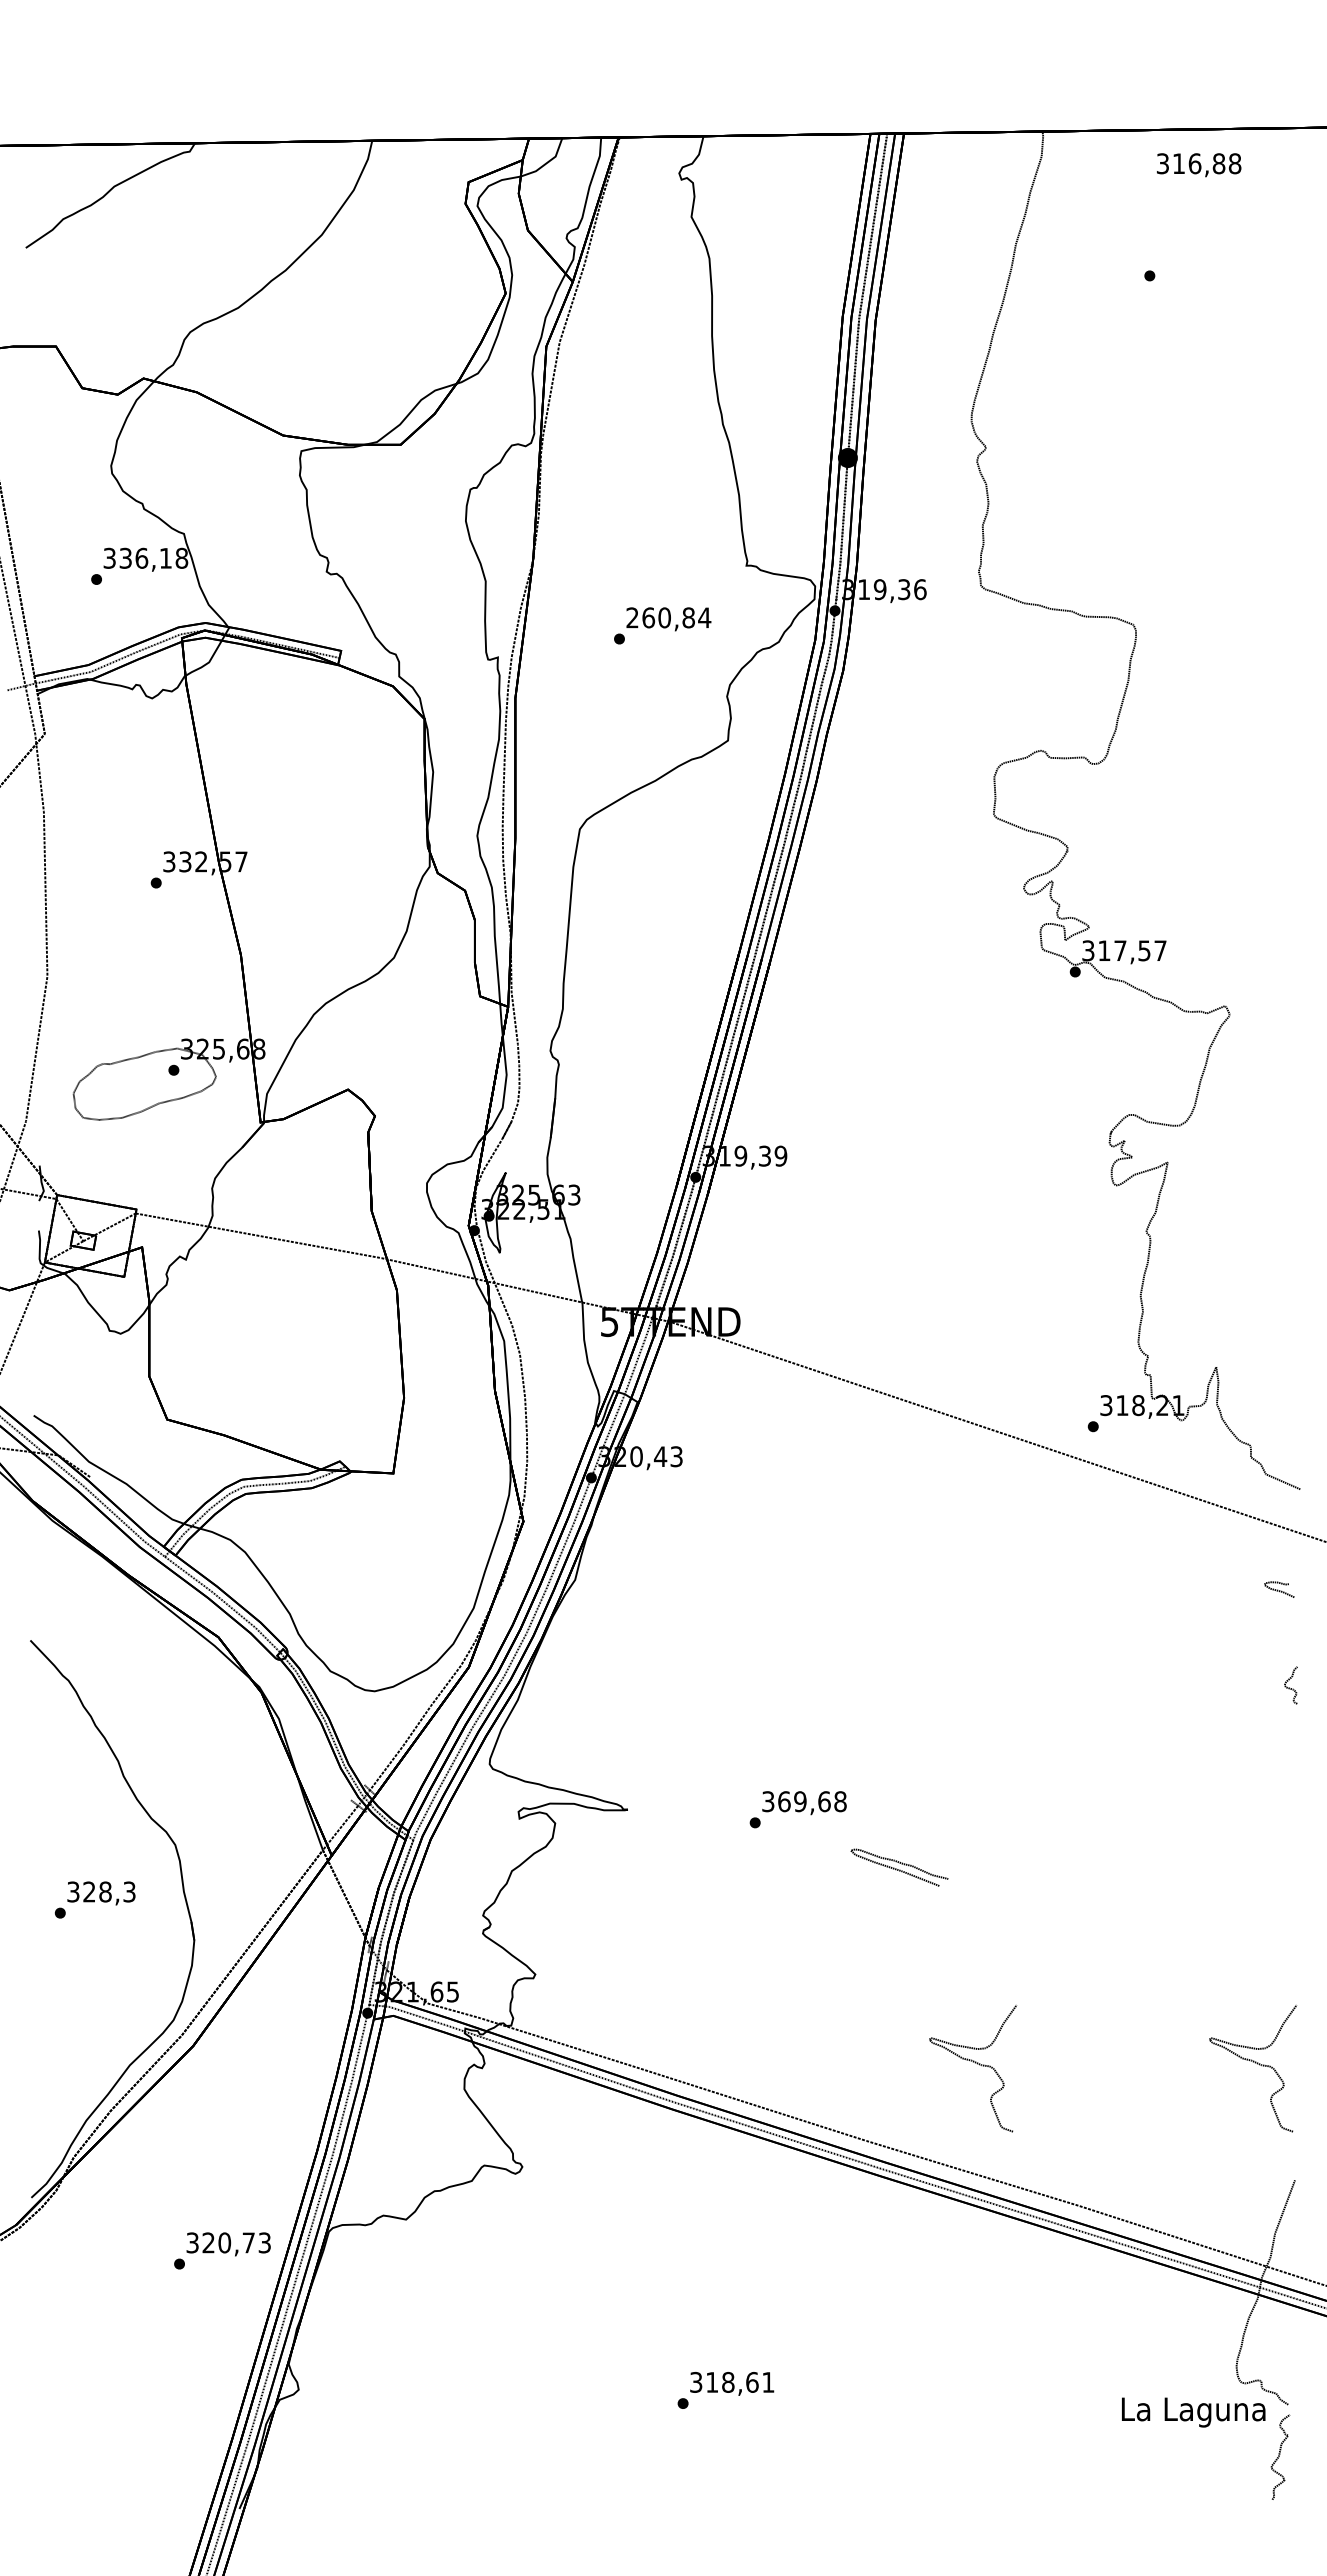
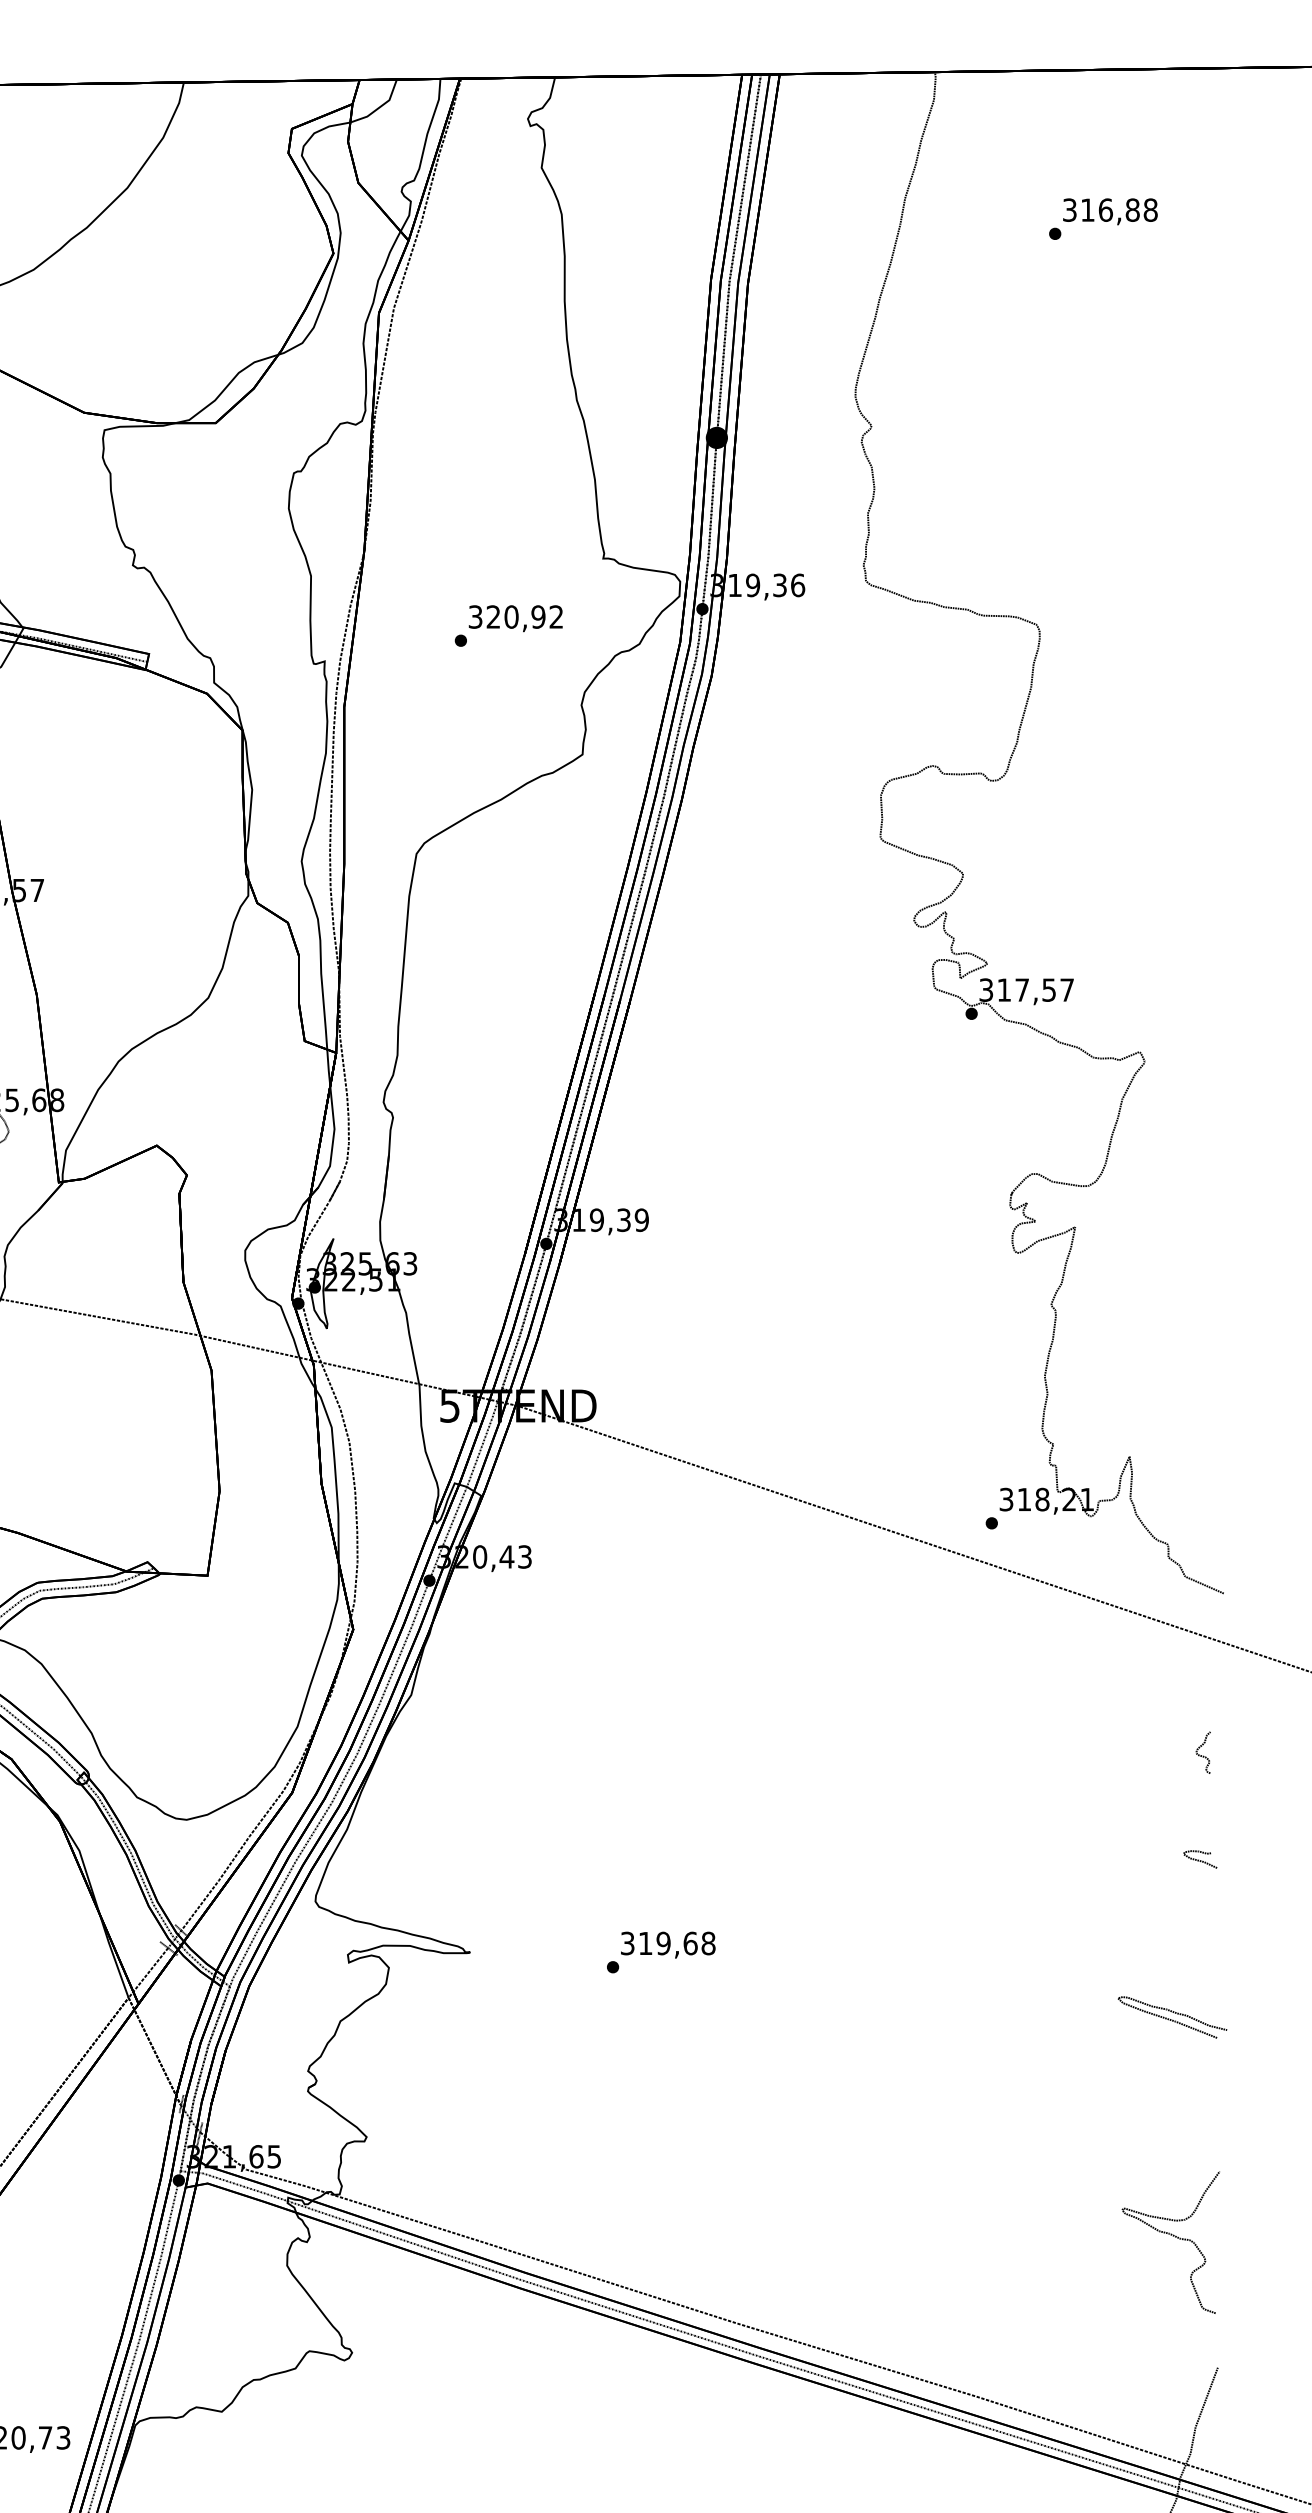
text: (1199, 165) -> (1110, 212), moved
text: (668, 617) -> (515, 616), 260,84 -> 320,92
curve: (1279, 1590) -> (1200, 1860), moved
curve: (1289, 1687) -> (1201, 1755), moved
text: (784, 1801) -> (645, 1943), 369,68 -> 319,68
curve: (899, 1869) -> (1172, 2019), moved
curve: (975, 2063) -> (859, 2236), removed

